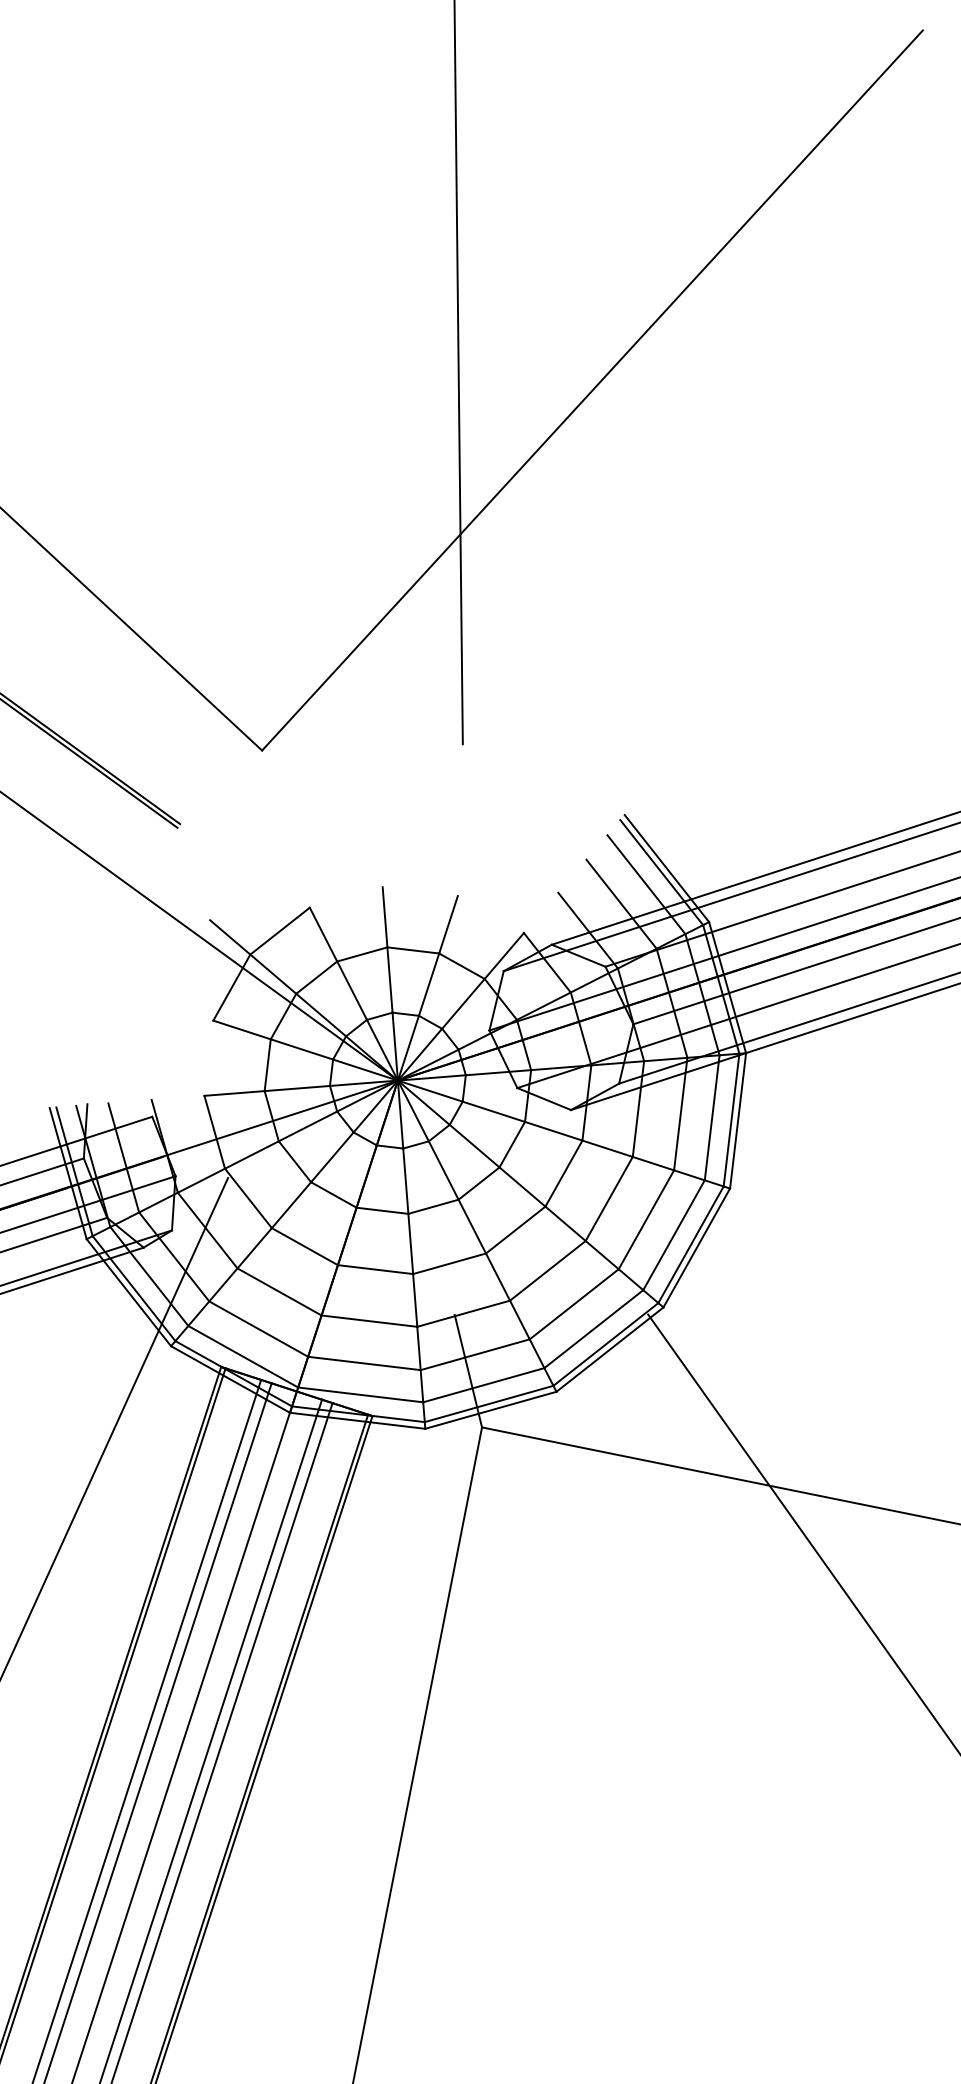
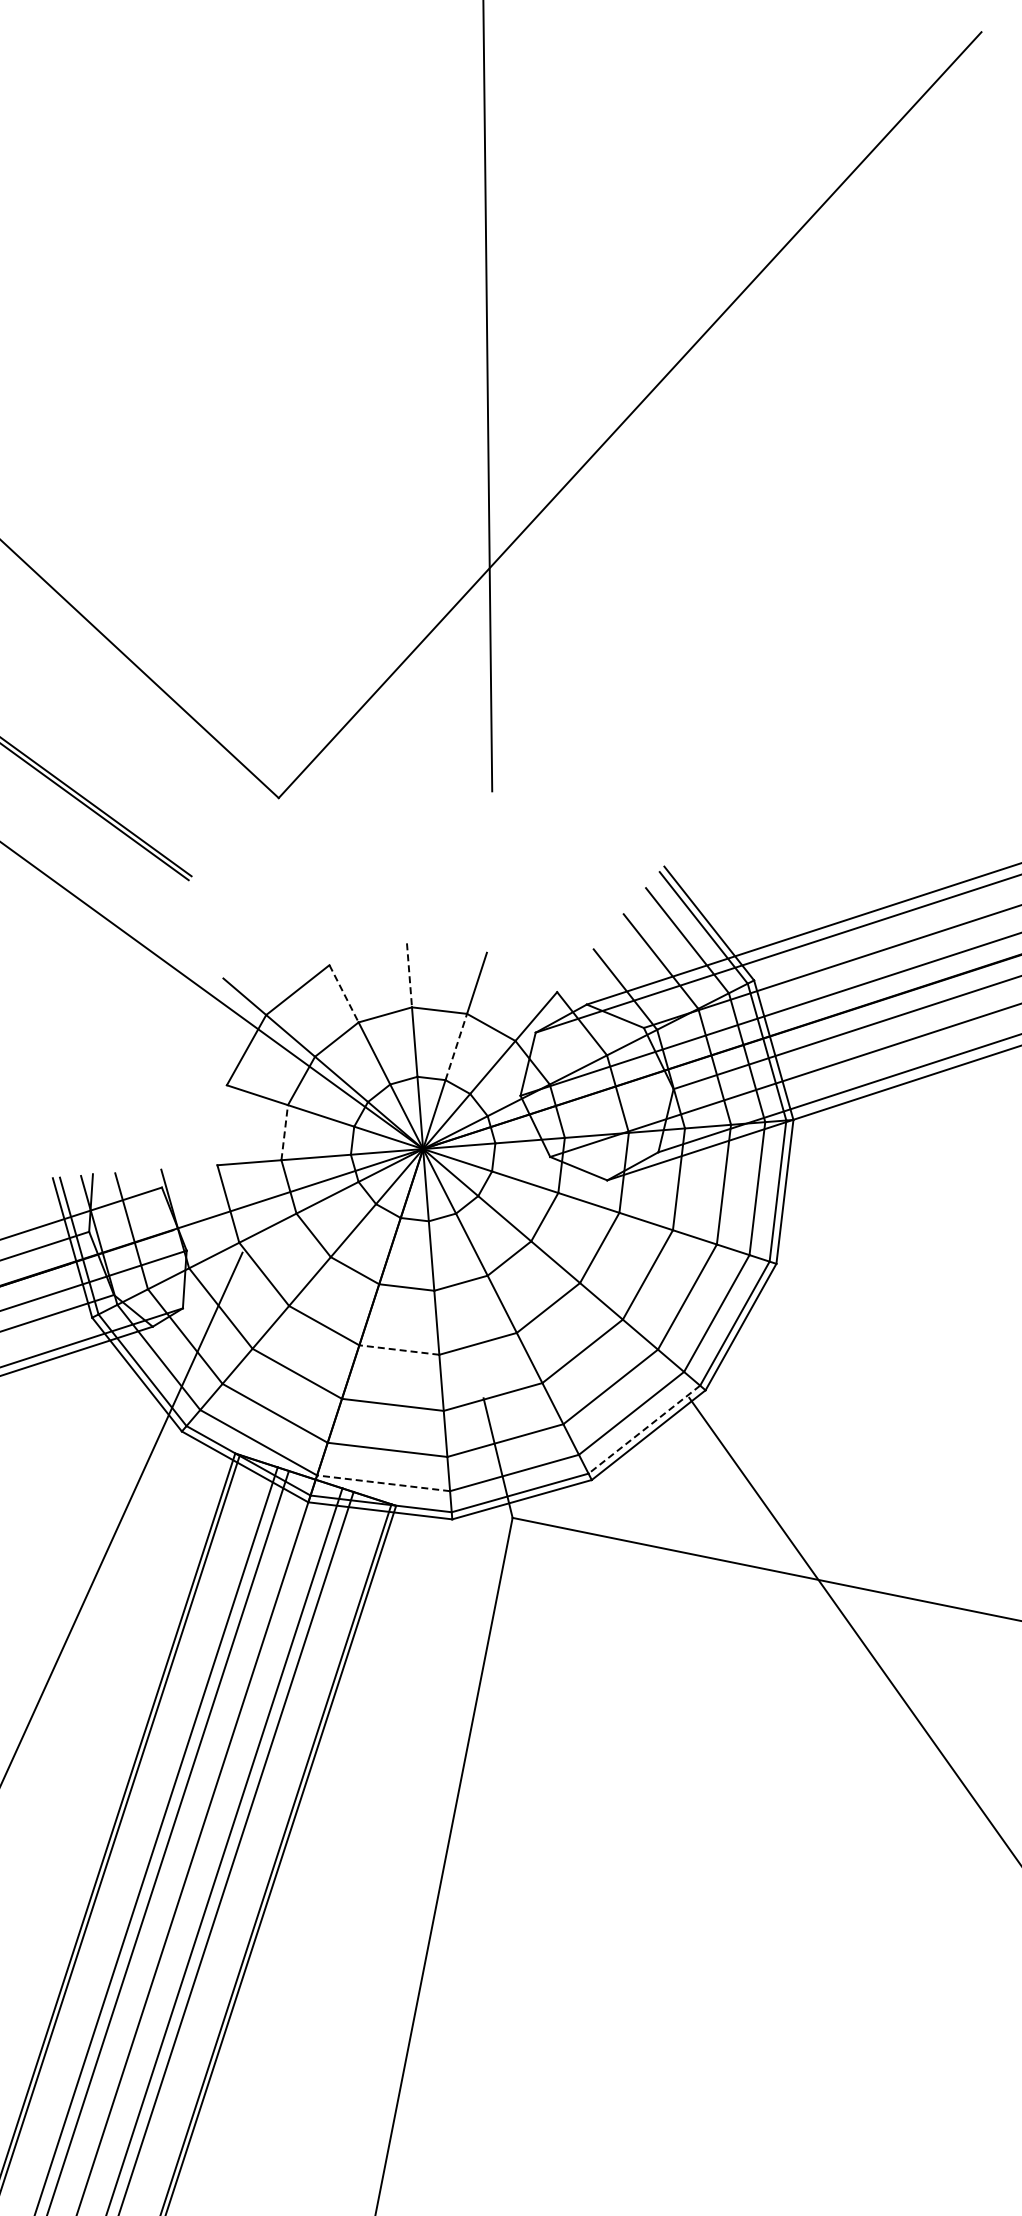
line: (385, 917) -> (409, 975), solid -> dashed
line: (323, 935) -> (344, 994), solid -> dashed
line: (429, 985) -> (456, 1047), solid -> dashed
line: (267, 1065) -> (284, 1132), solid -> dashed
line: (374, 1270) -> (398, 1350), solid -> dashed
line: (605, 1344) -> (643, 1429), solid -> dashed
line: (360, 1395) -> (383, 1483), solid -> dashed

